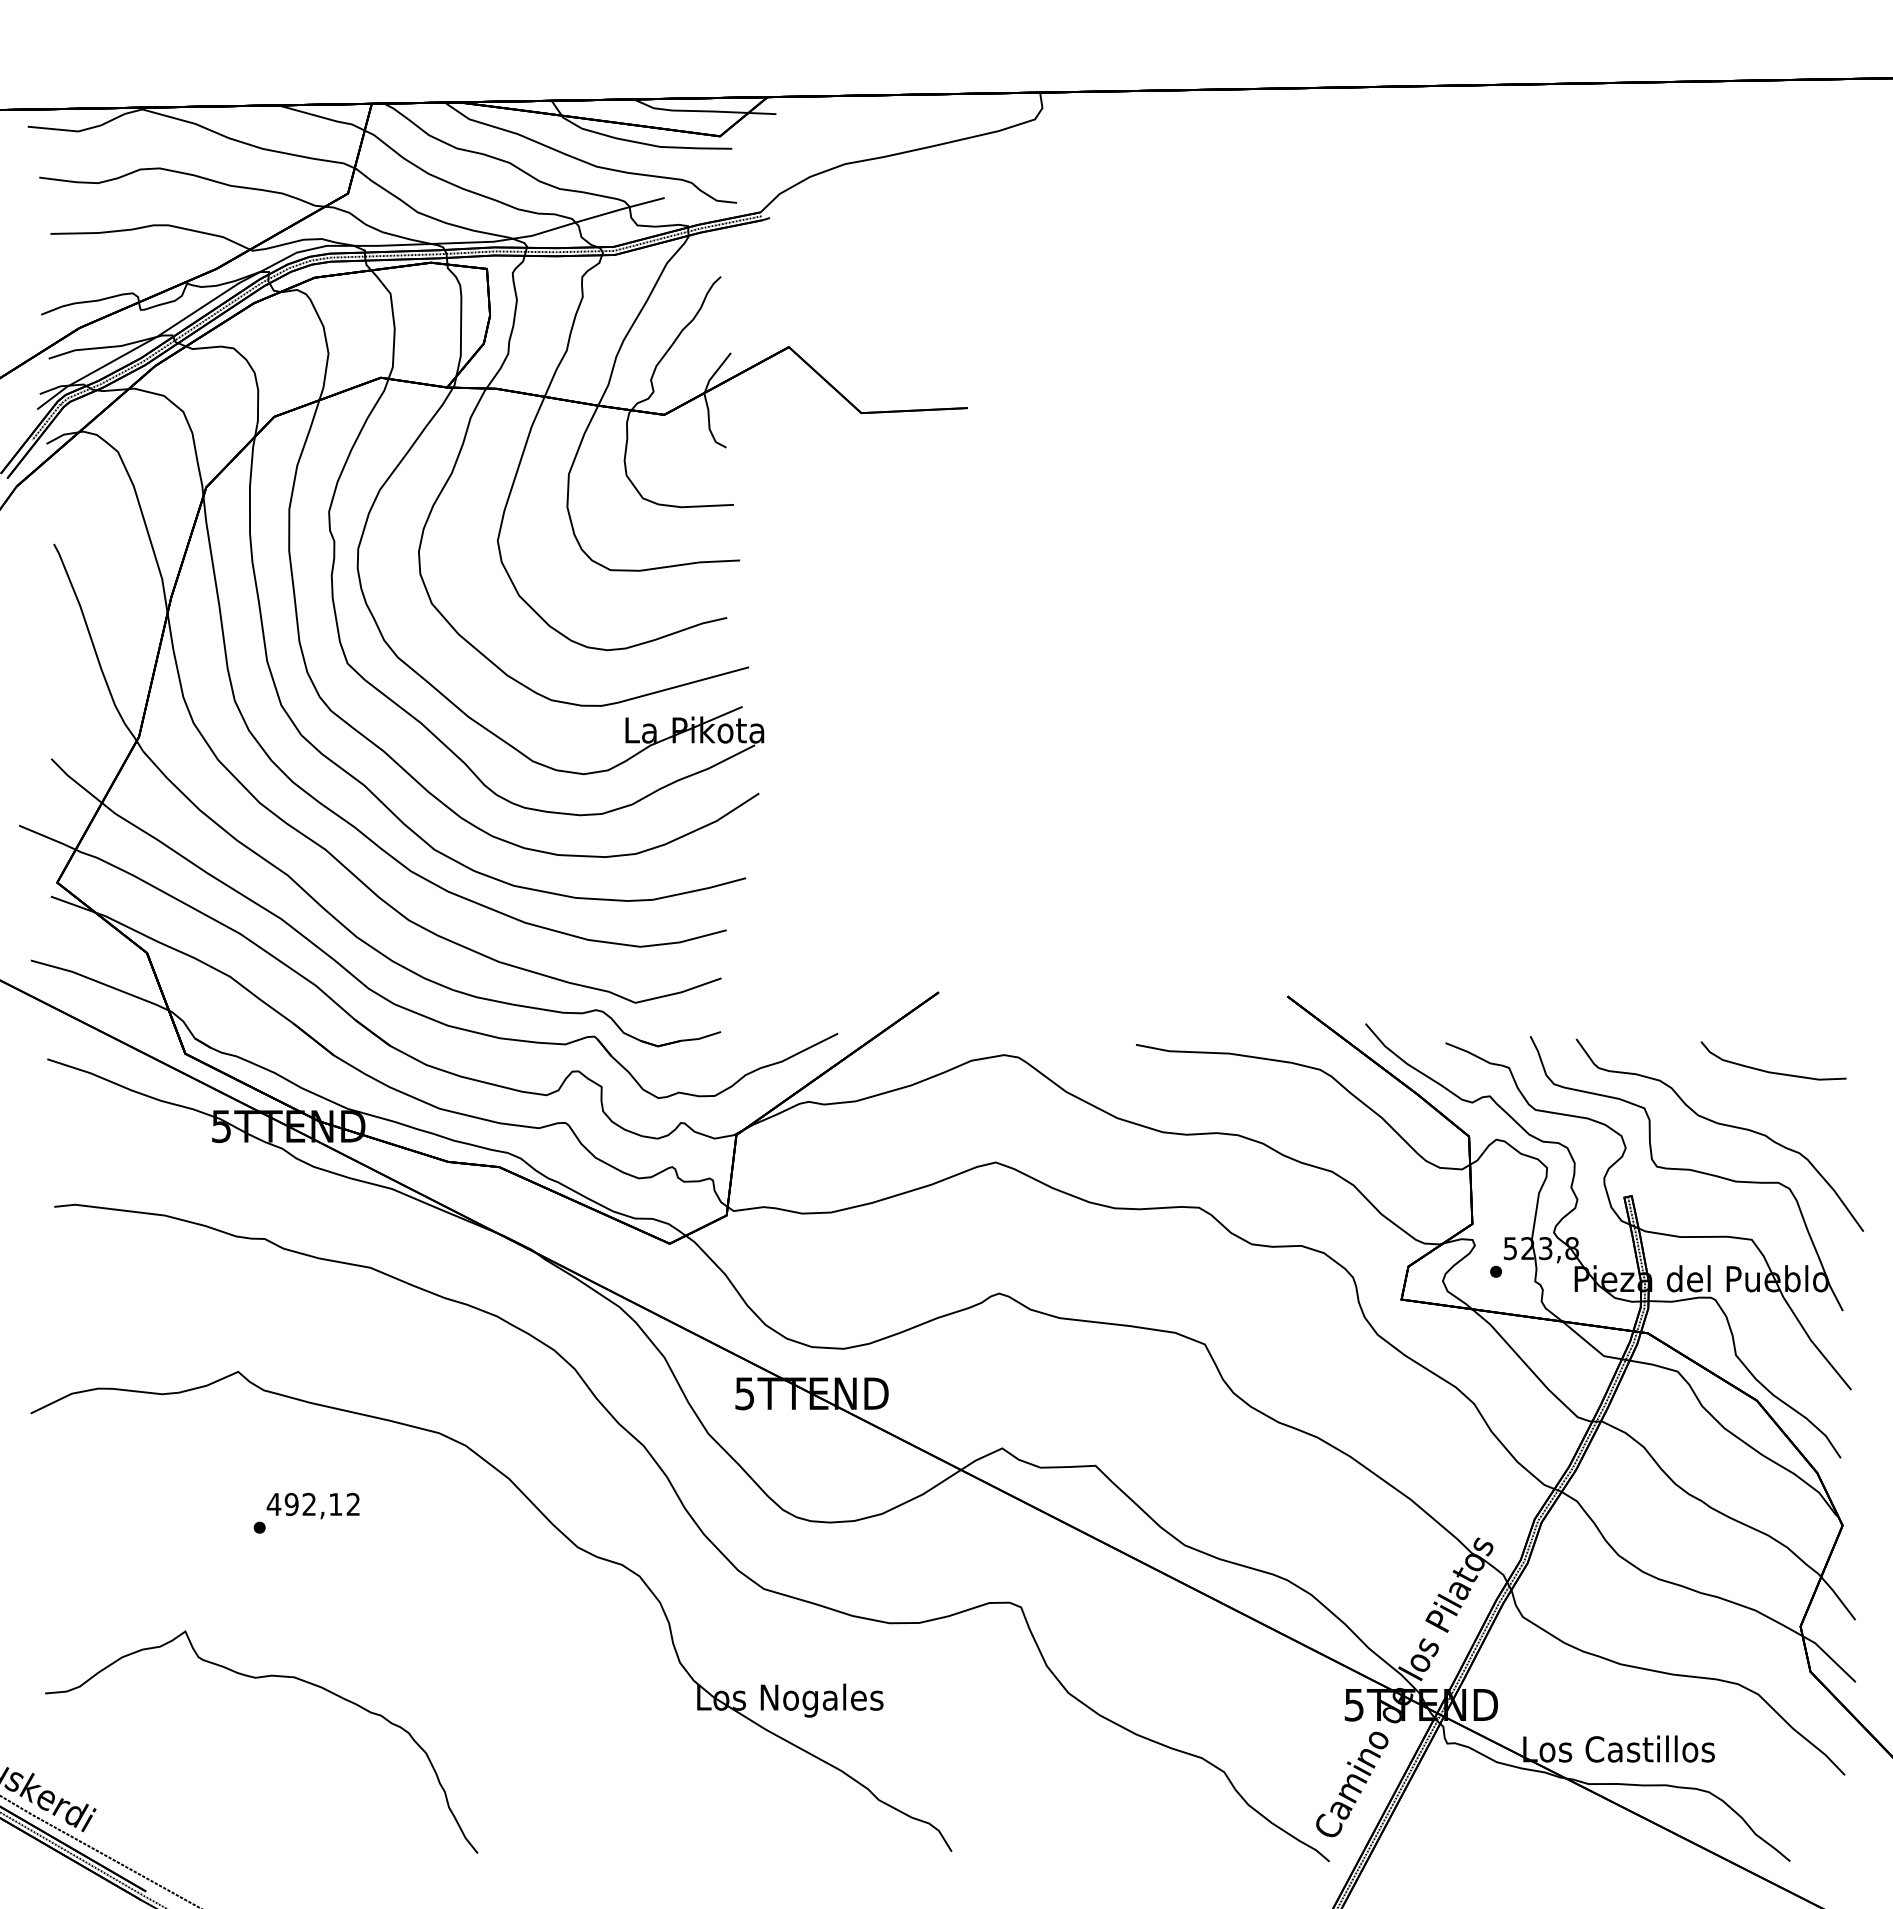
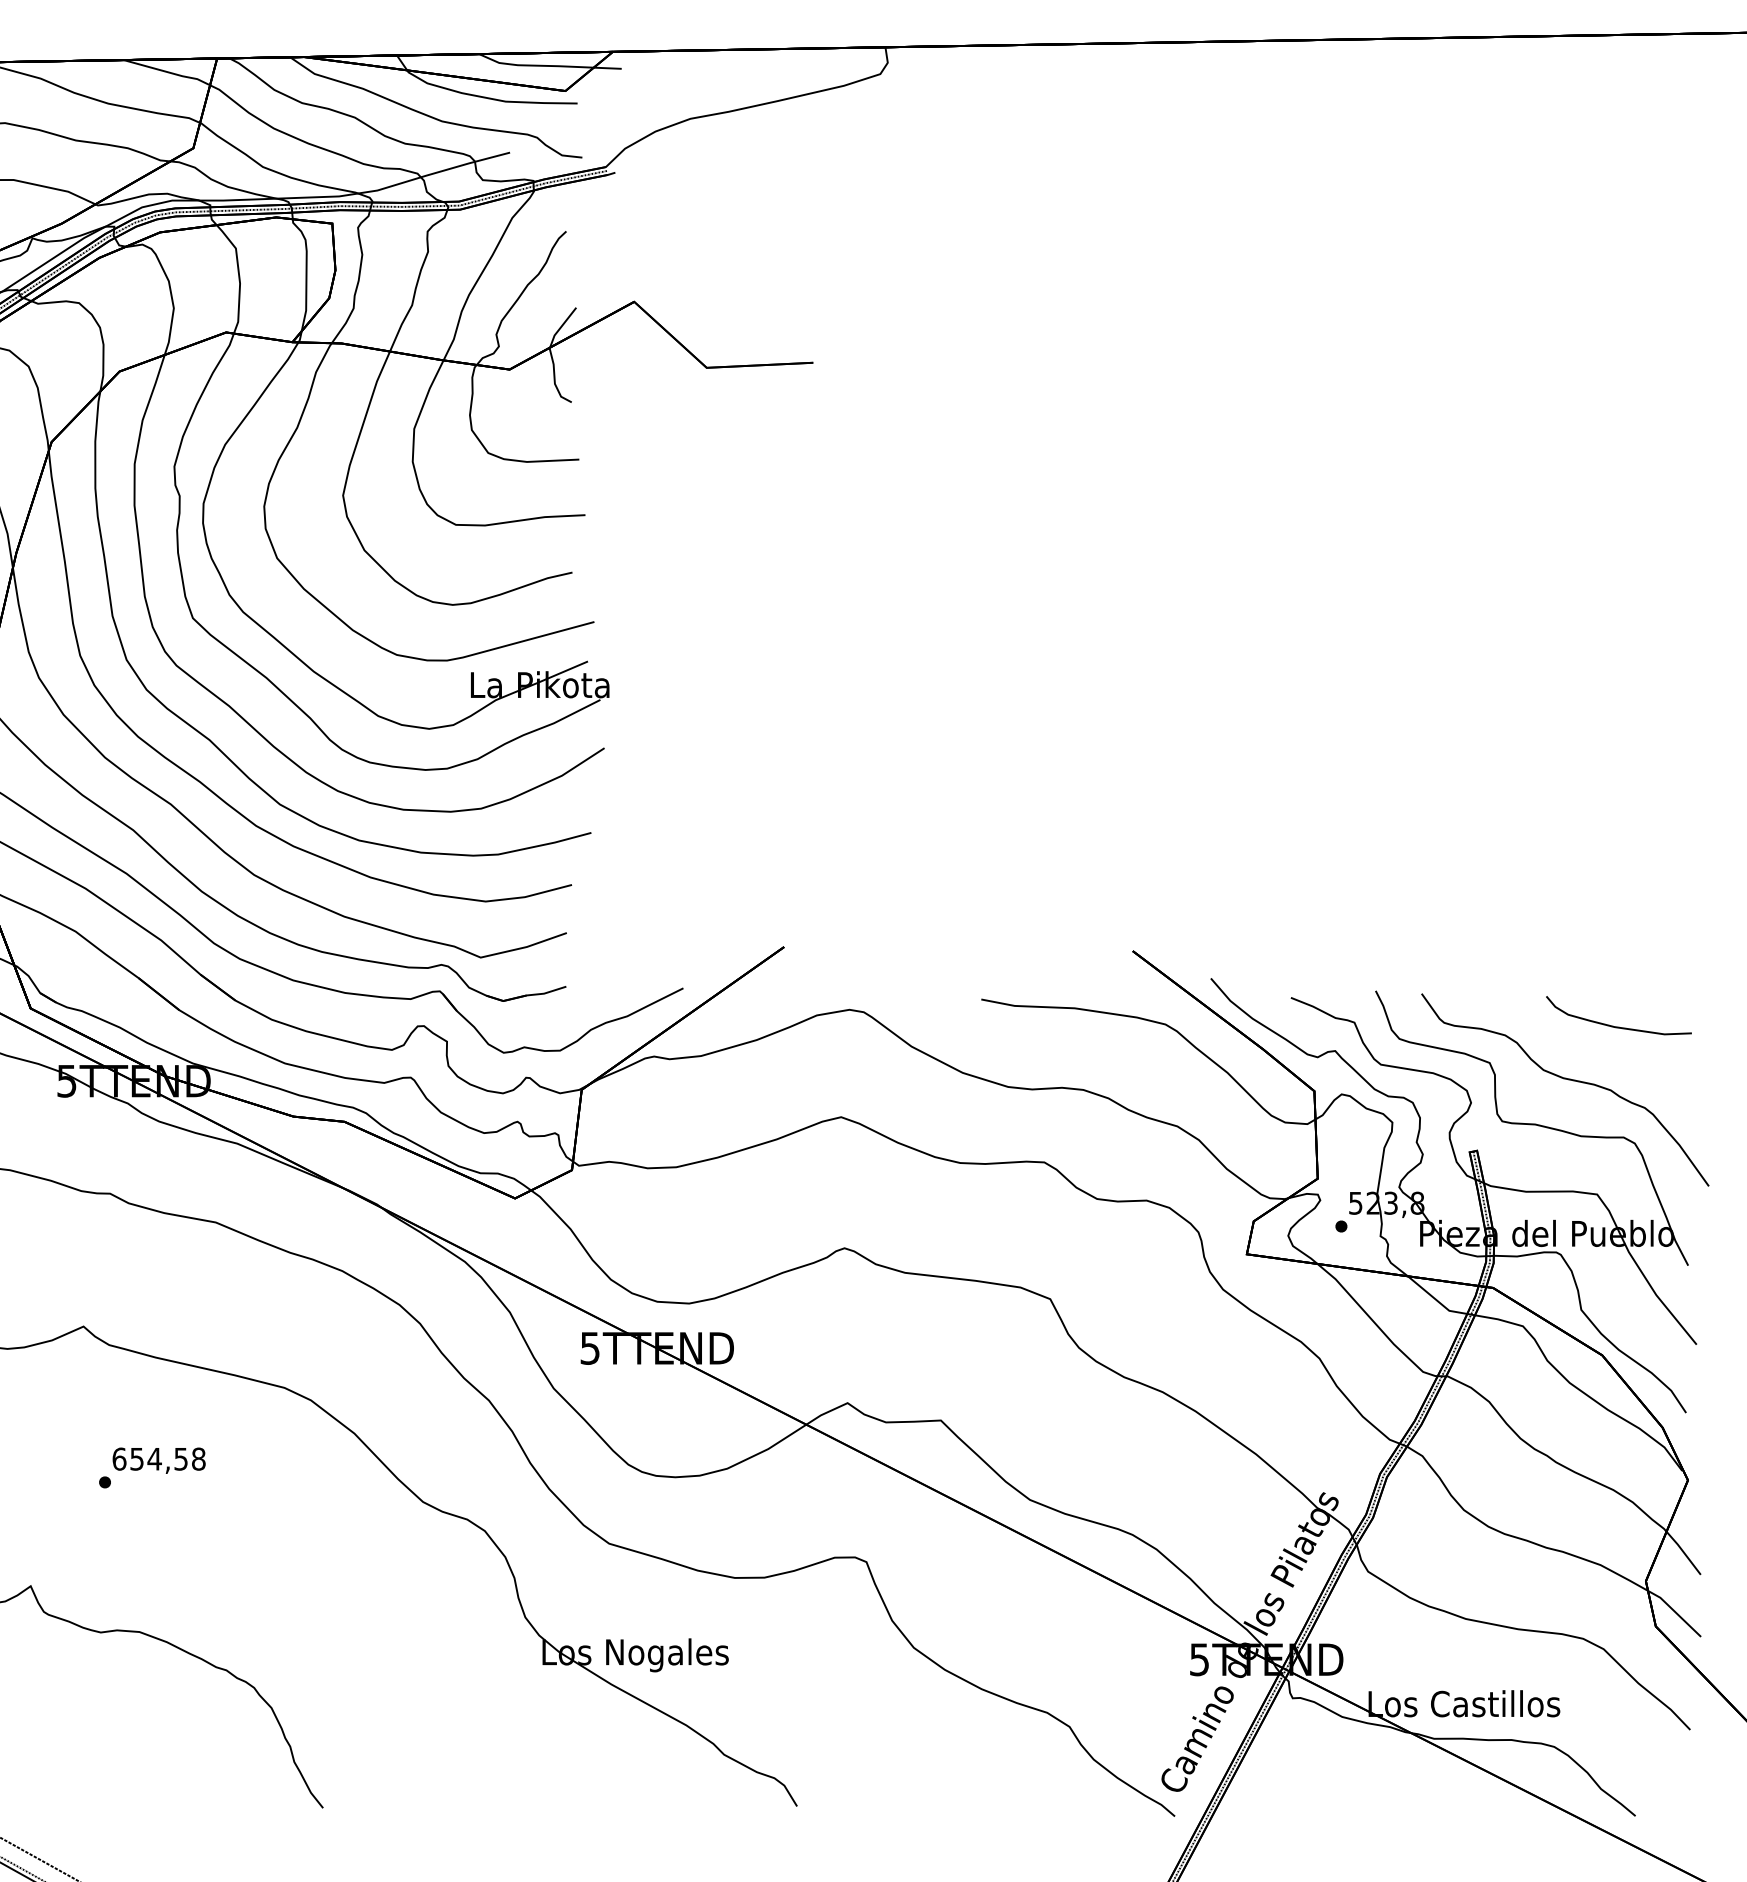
text: (313, 1504) -> (158, 1459), 492,12 -> 654,58

